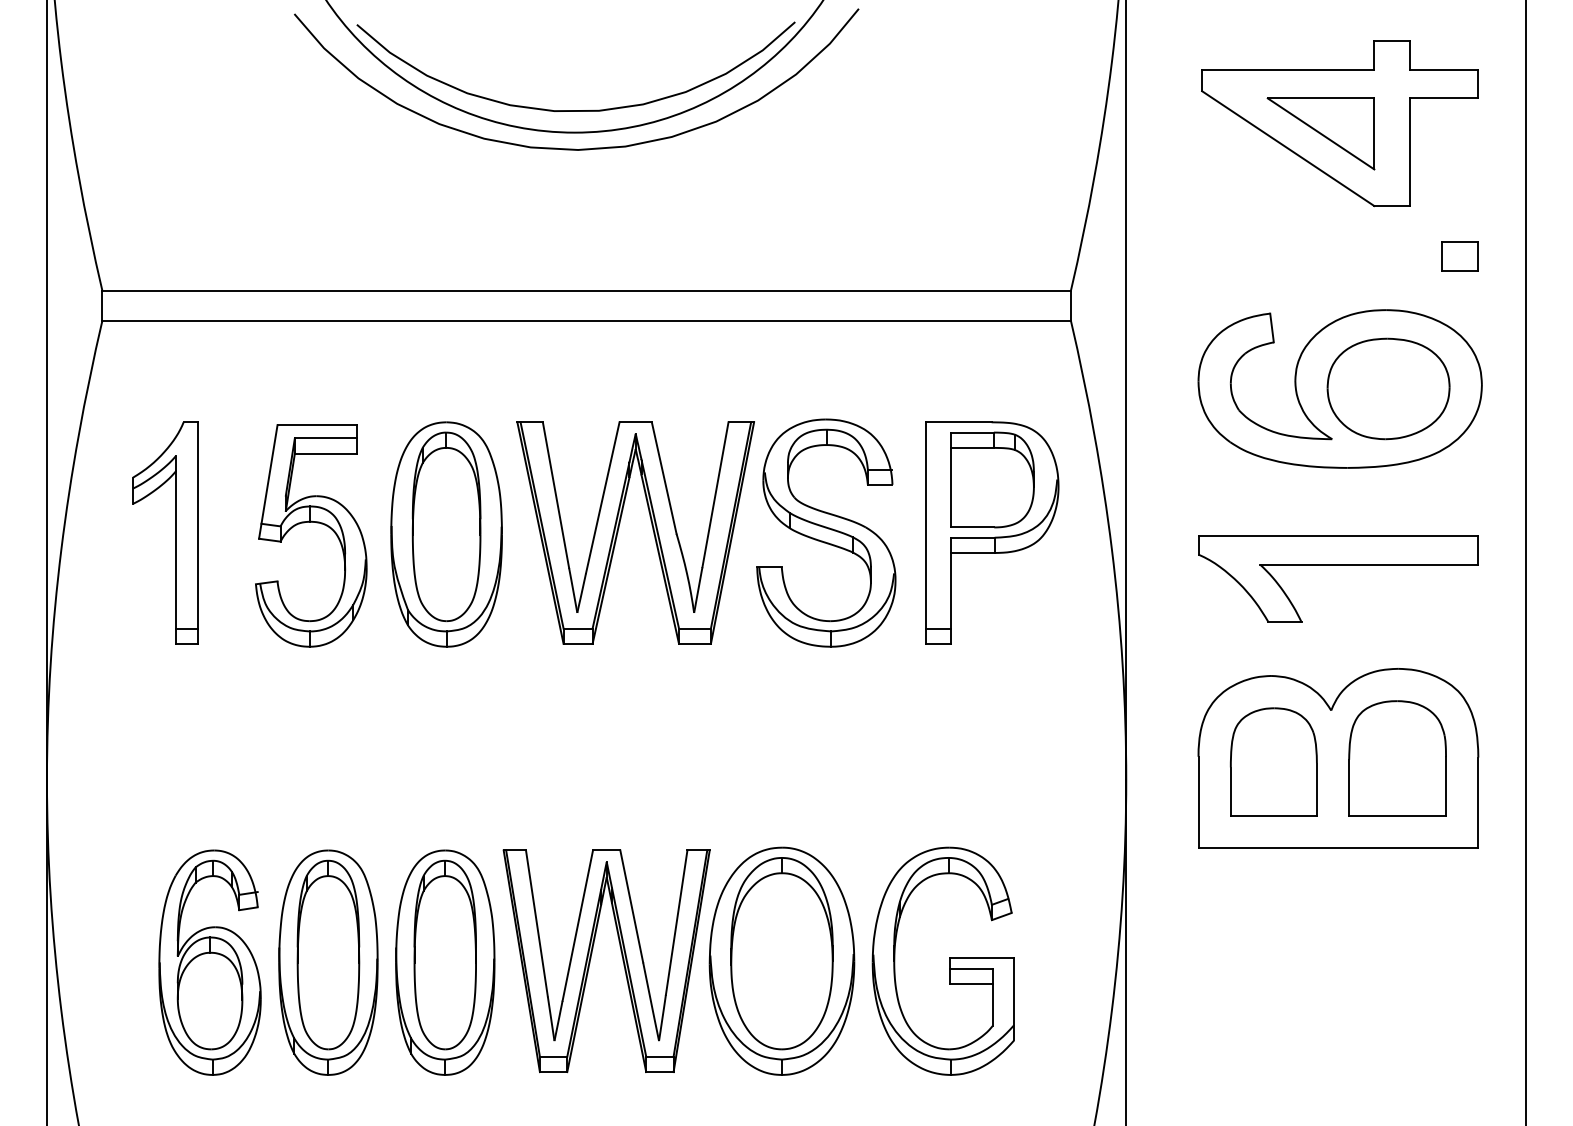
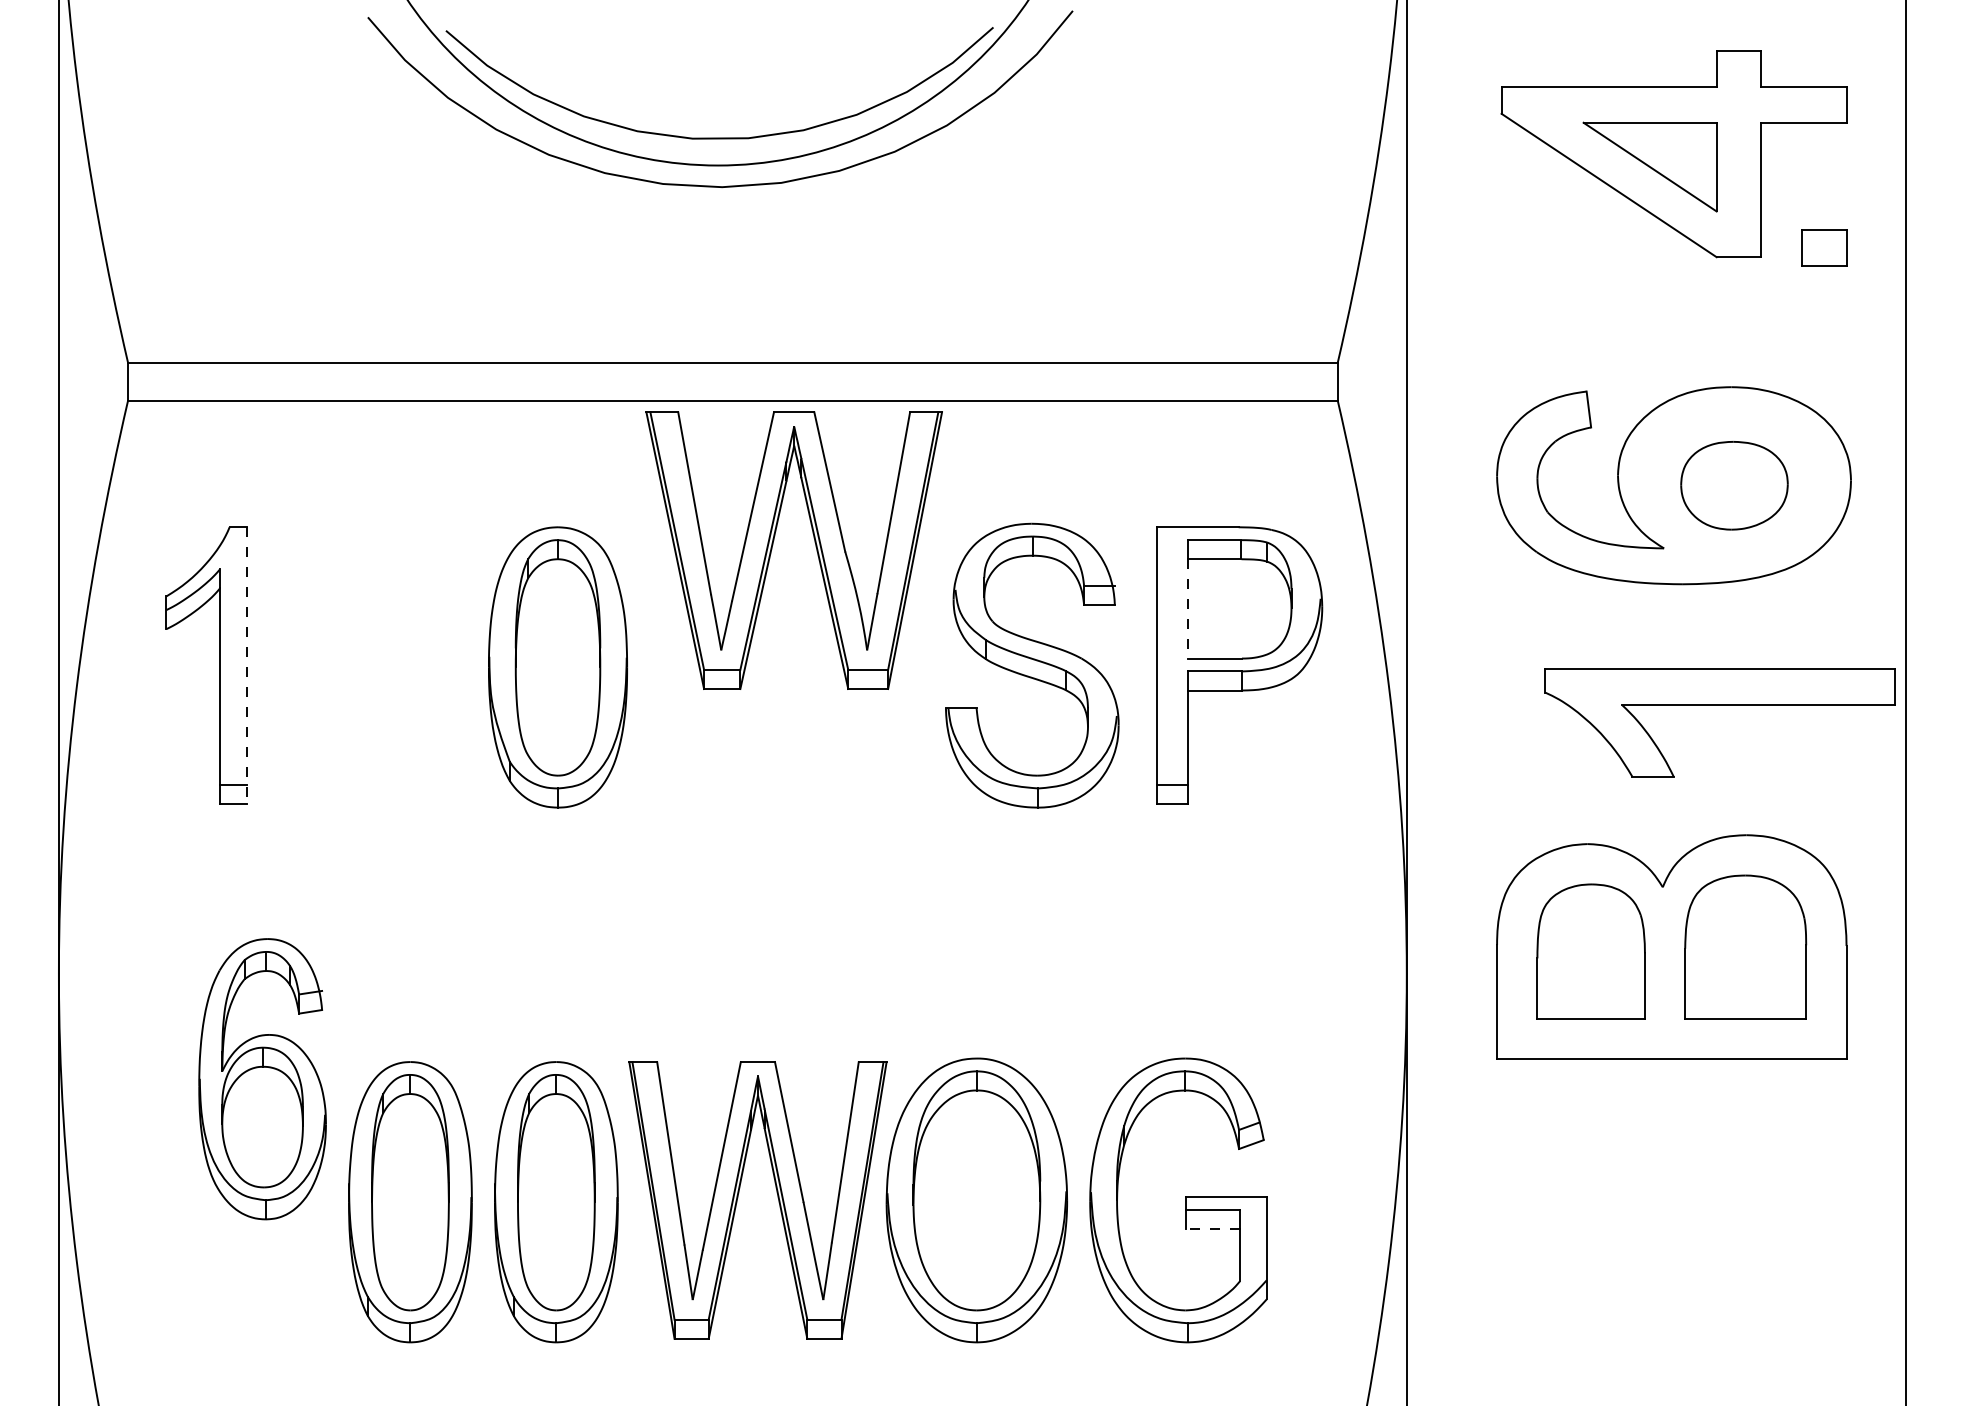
part: (1460, 255) -> (1824, 247), moved
part: (1388, 388) -> (1734, 485), size x0.7
line: (950, 487) -> (1187, 608), solid -> dashed
part: (311, 522) -> (389, 652), removed
part: (619, 528) -> (773, 545), moved
line: (197, 533) -> (247, 666), solid -> dashed
part: (1338, 565) -> (1719, 705), moved
part: (209, 962) -> (262, 1079), moved
line: (971, 983) -> (1213, 1228), solid -> dashed

